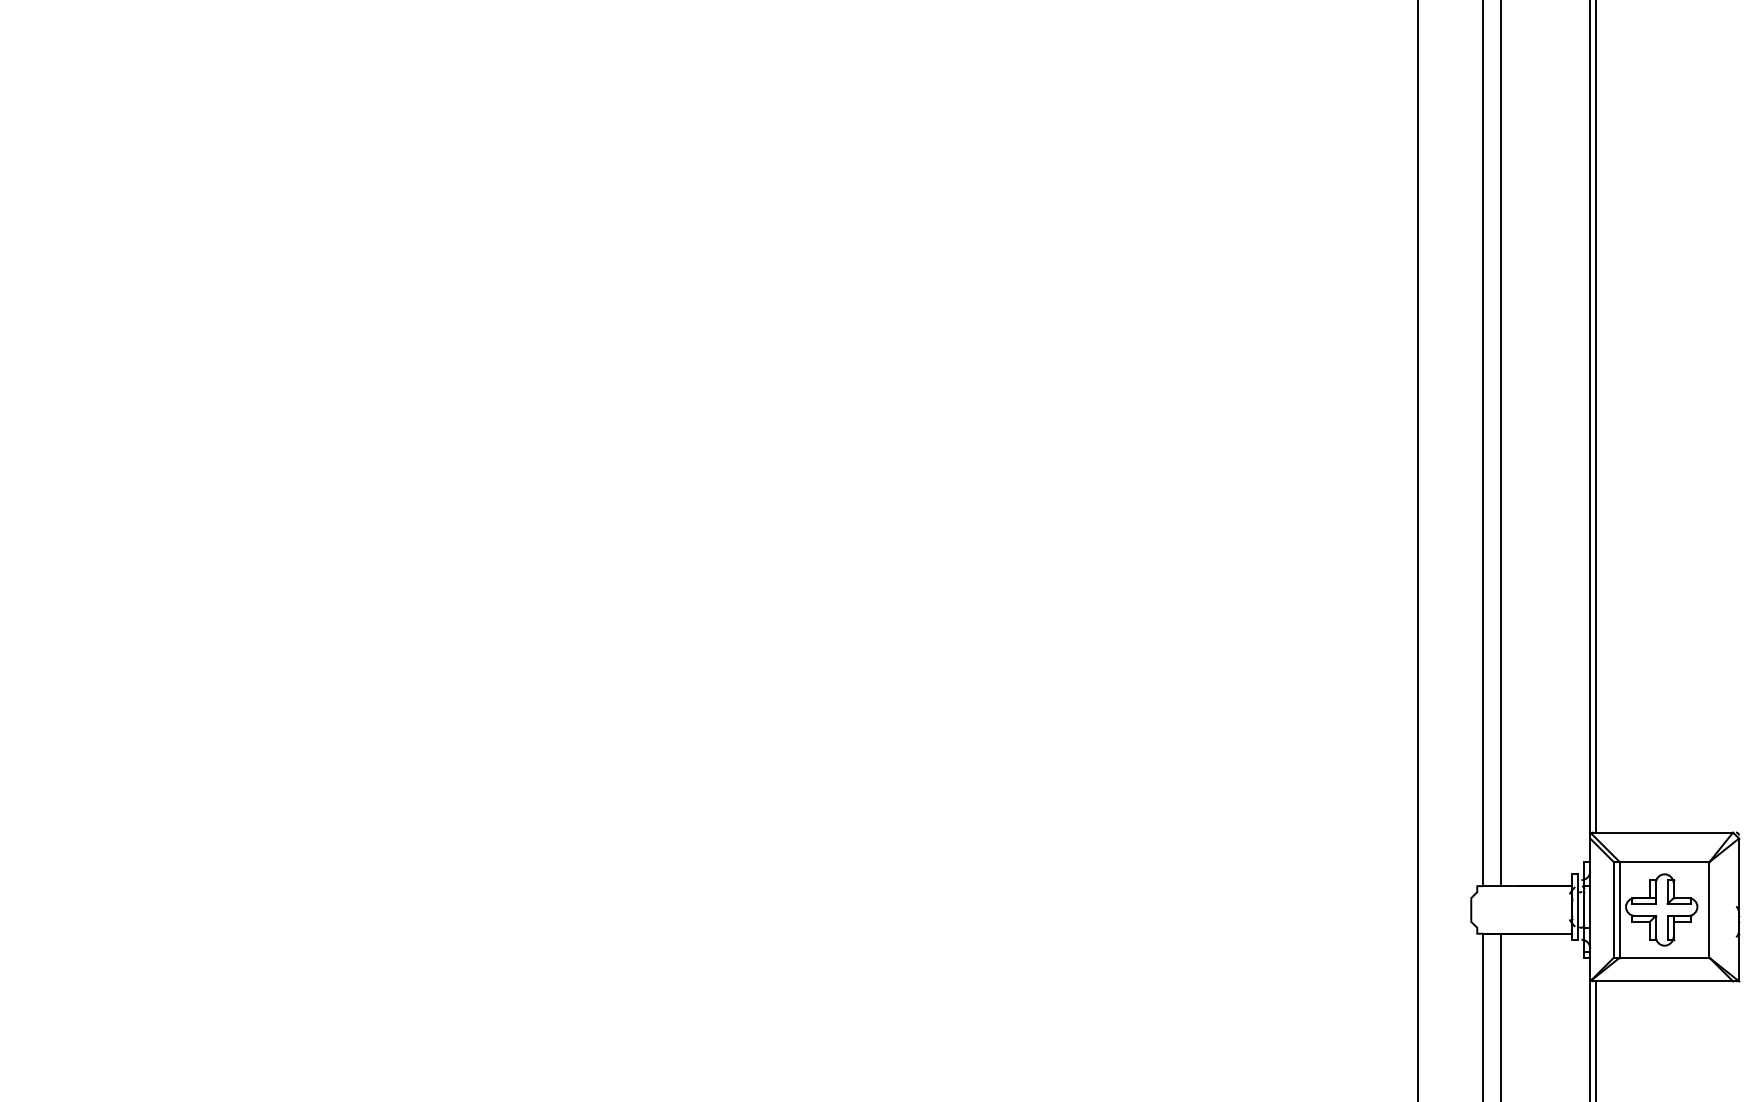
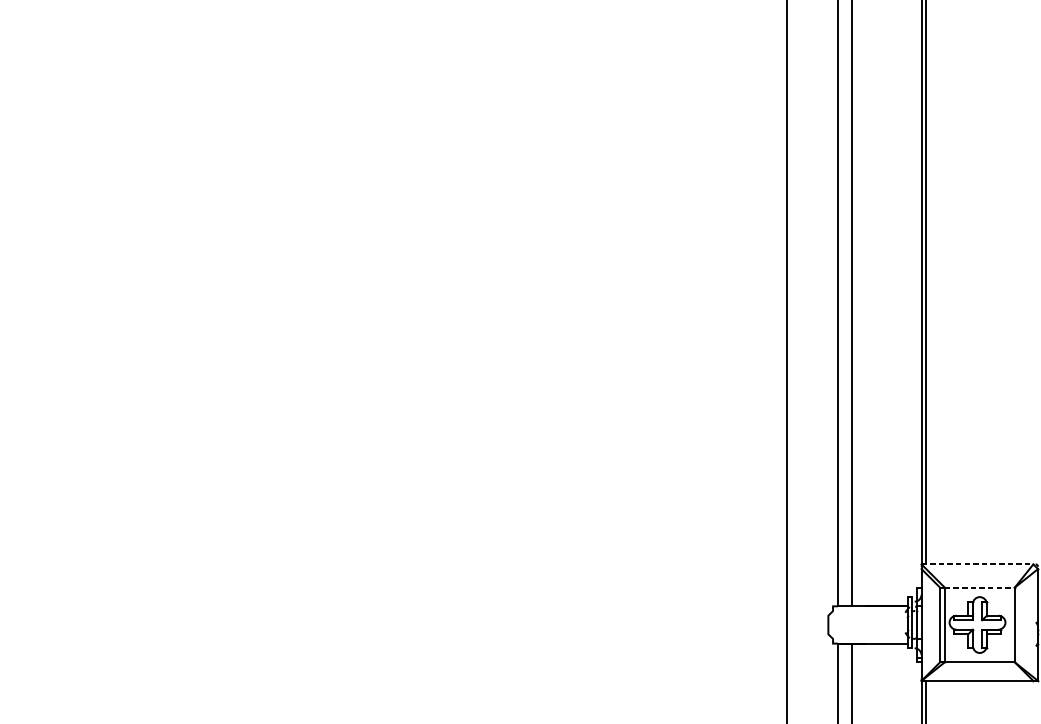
line: (1662, 832) -> (978, 564), solid -> dashed
line: (1664, 862) -> (979, 587), solid -> dashed

